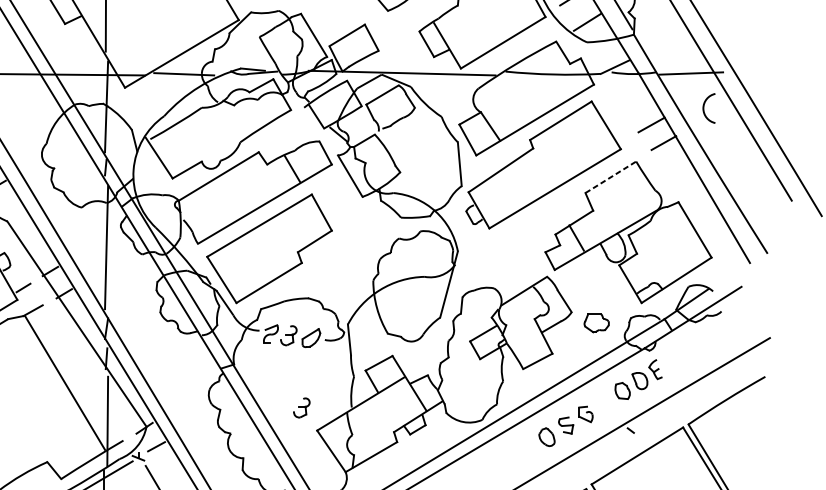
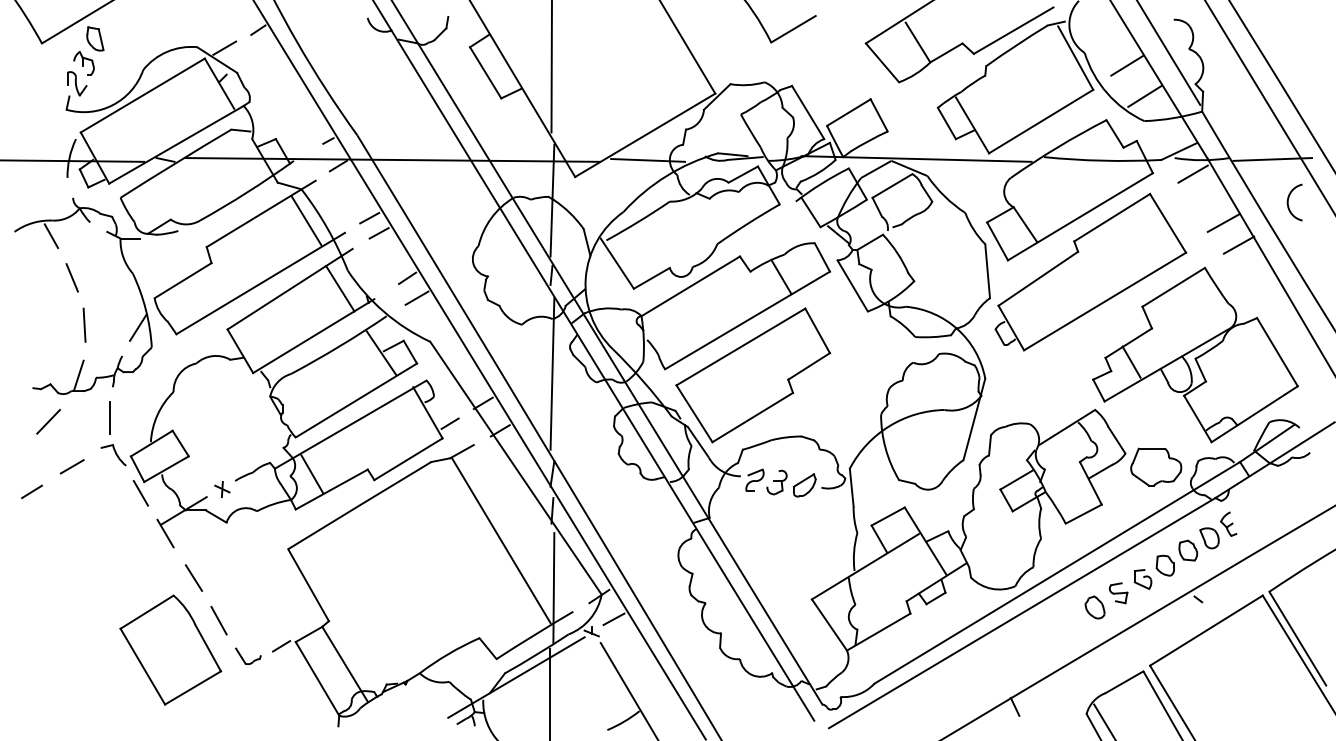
line: (626, 84) -> (1192, 173), added
line: (610, 177) -> (1173, 287), dashed -> solid
part: (596, 322) -> (1156, 466), size x1.67
part: (603, 403) -> (1164, 565), added
part: (301, 407) -> (792, 571), removed

